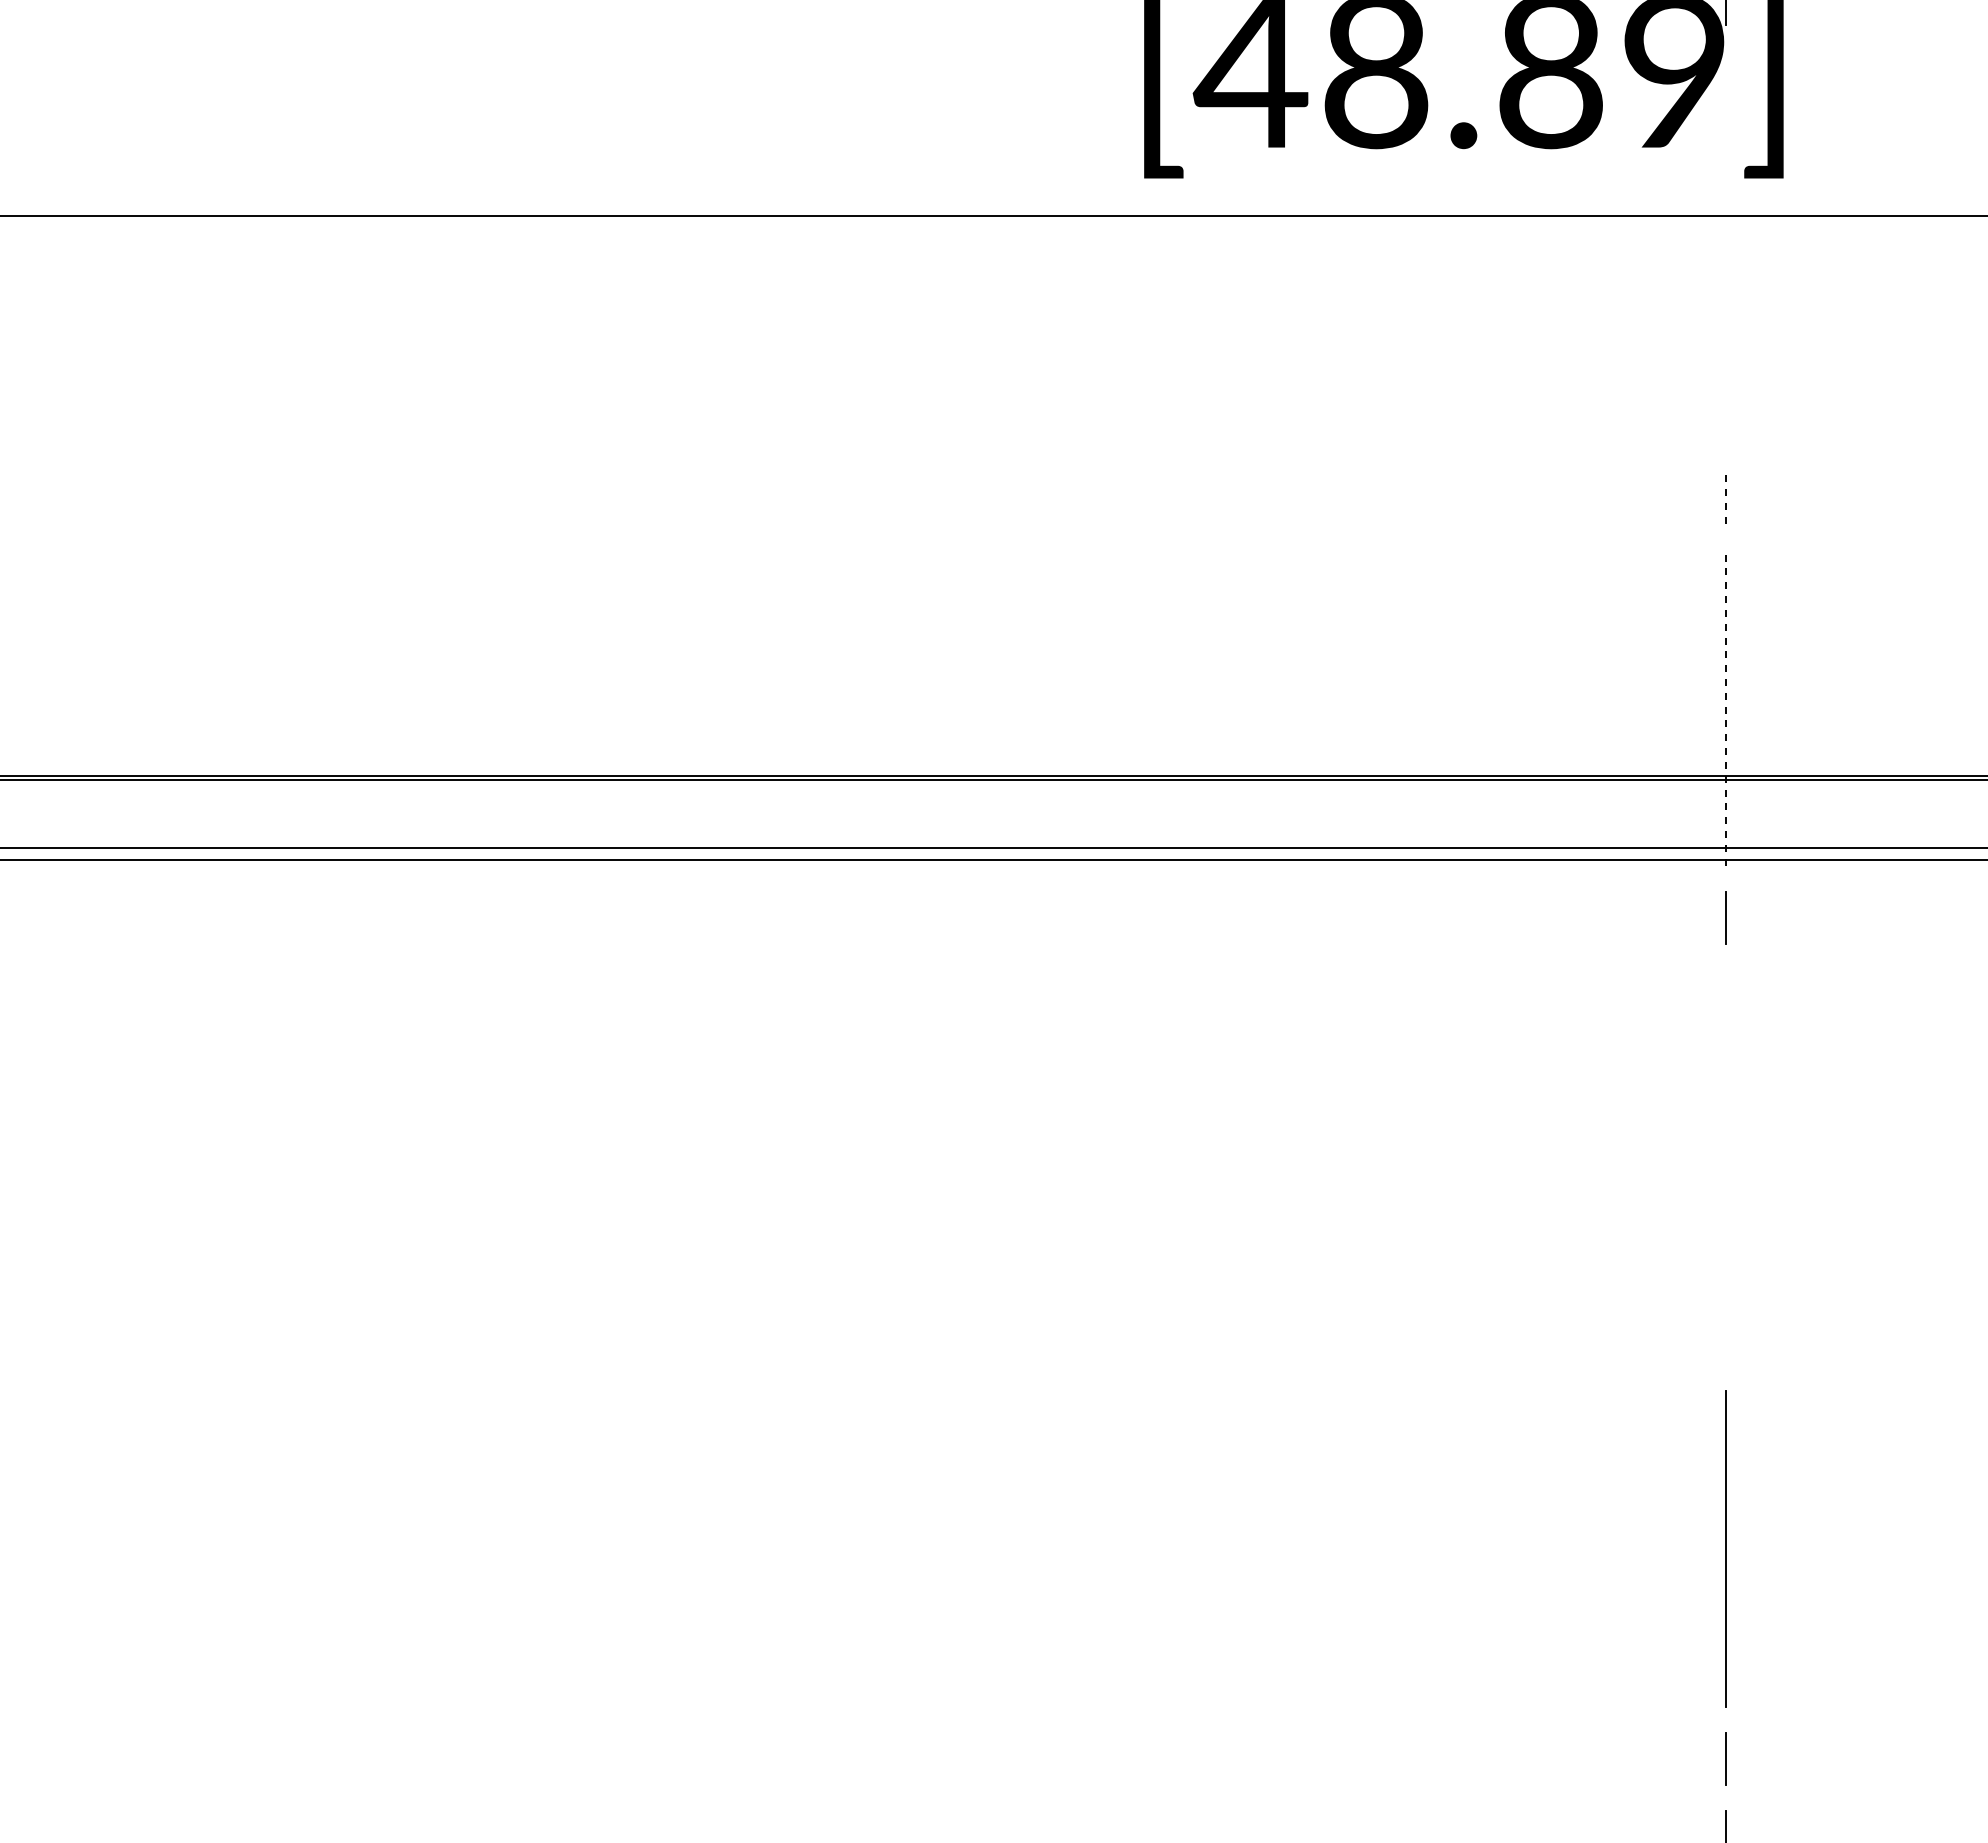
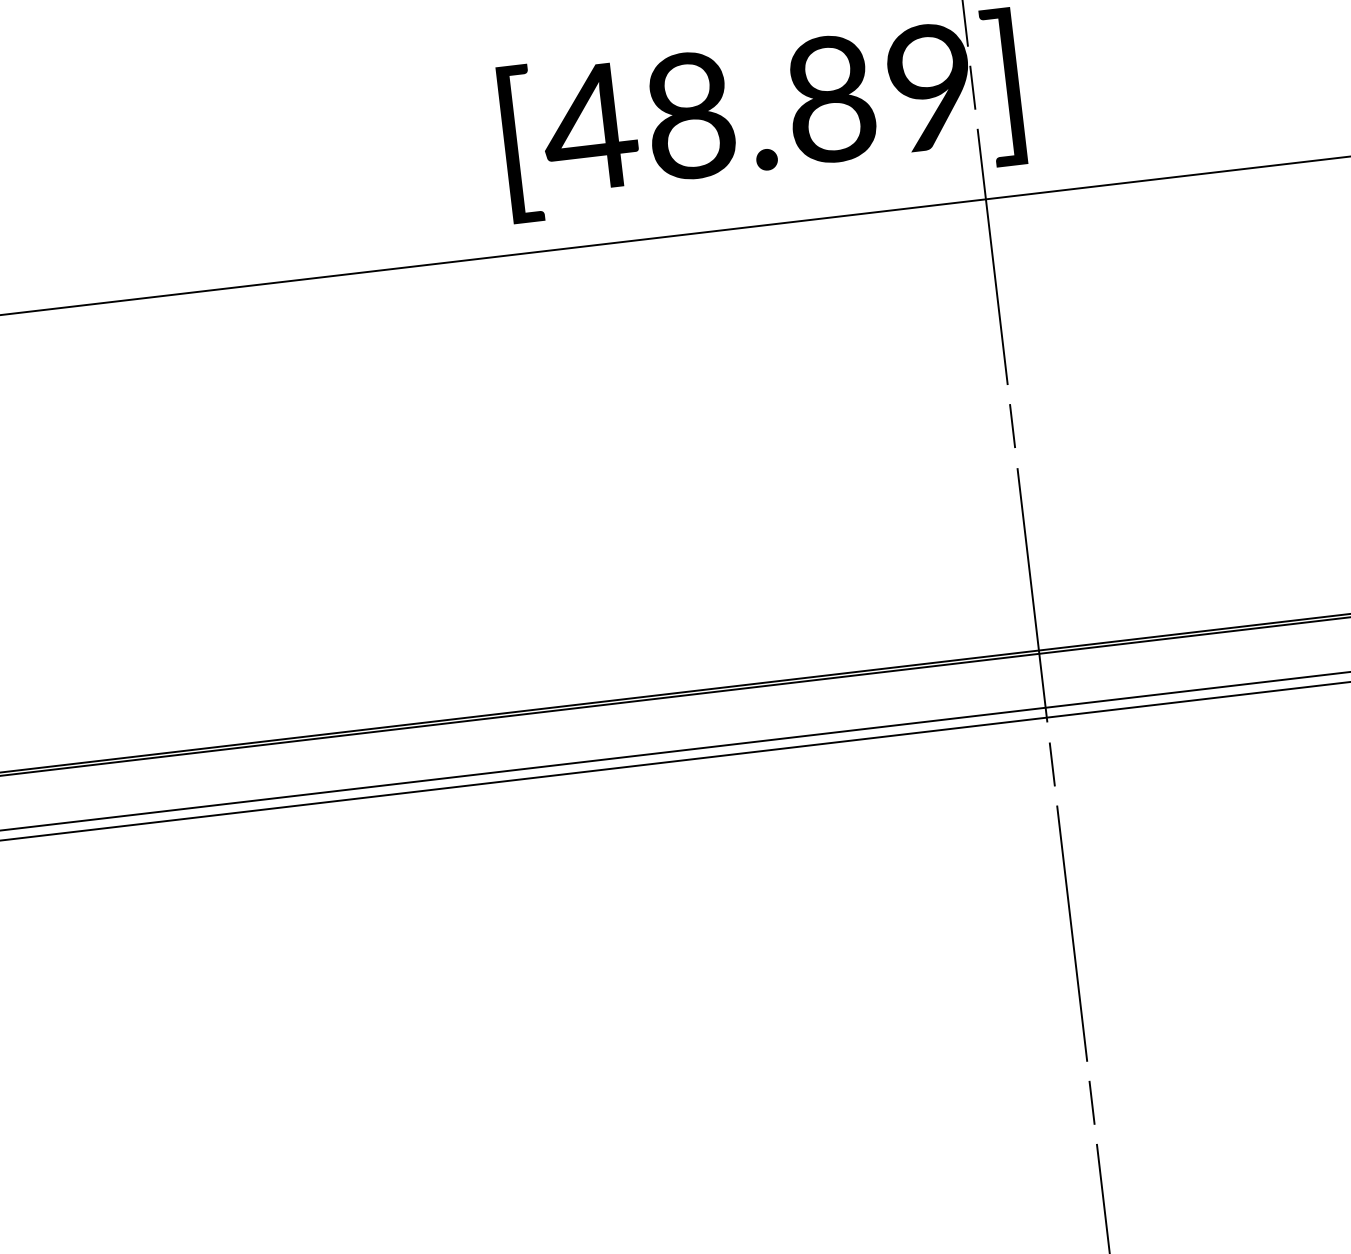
line: (1726, 76) -> (972, 87), added
line: (1726, 287) -> (992, 257), added
line: (1726, 497) -> (1012, 426), dashed -> solid
line: (1726, 708) -> (1032, 595), dashed -> solid
line: (1726, 1128) -> (1072, 933), added
line: (1725, 1338) -> (1091, 1102), added

